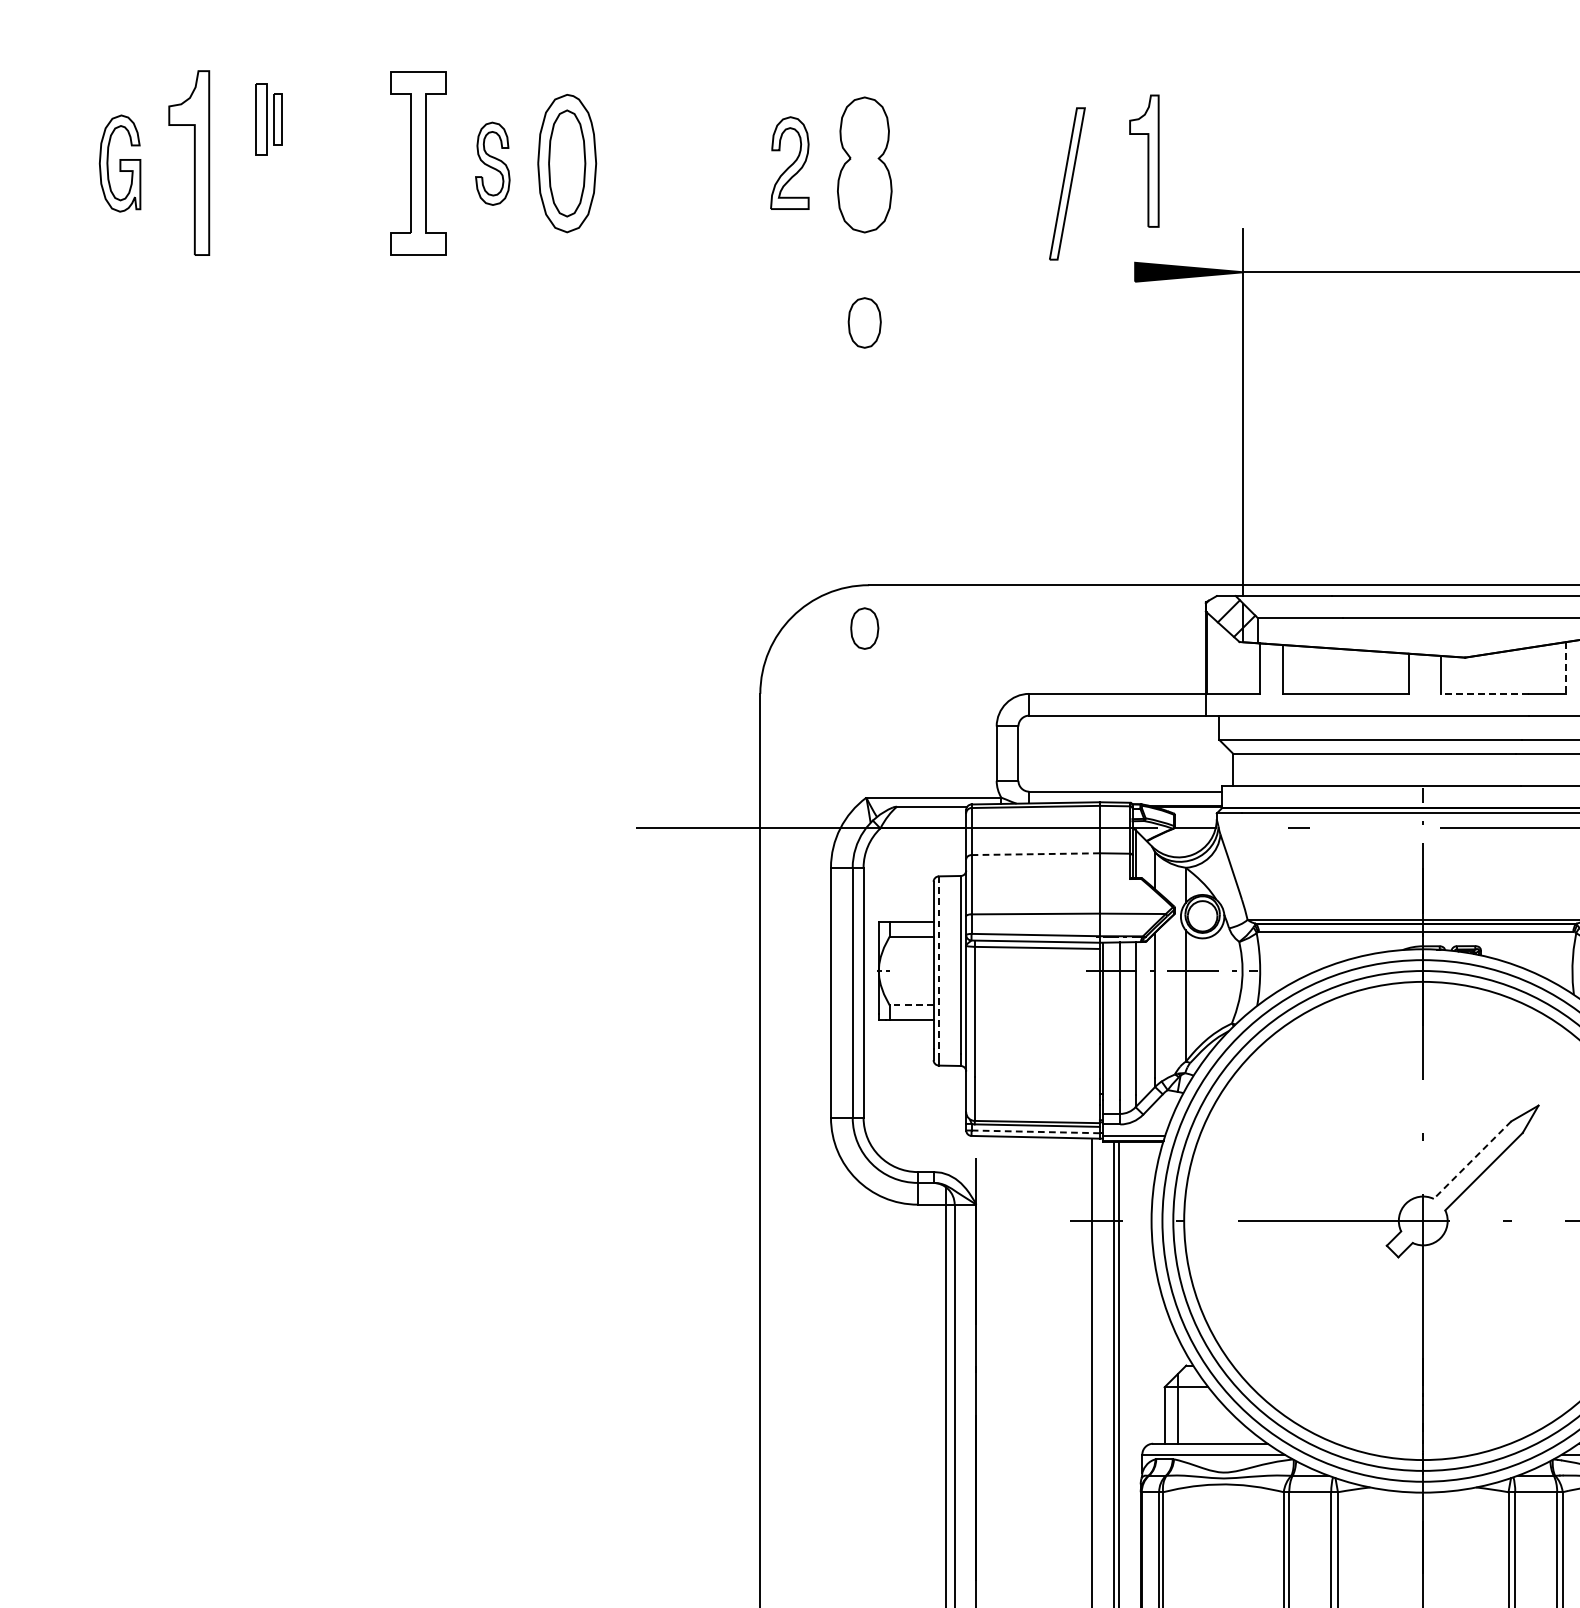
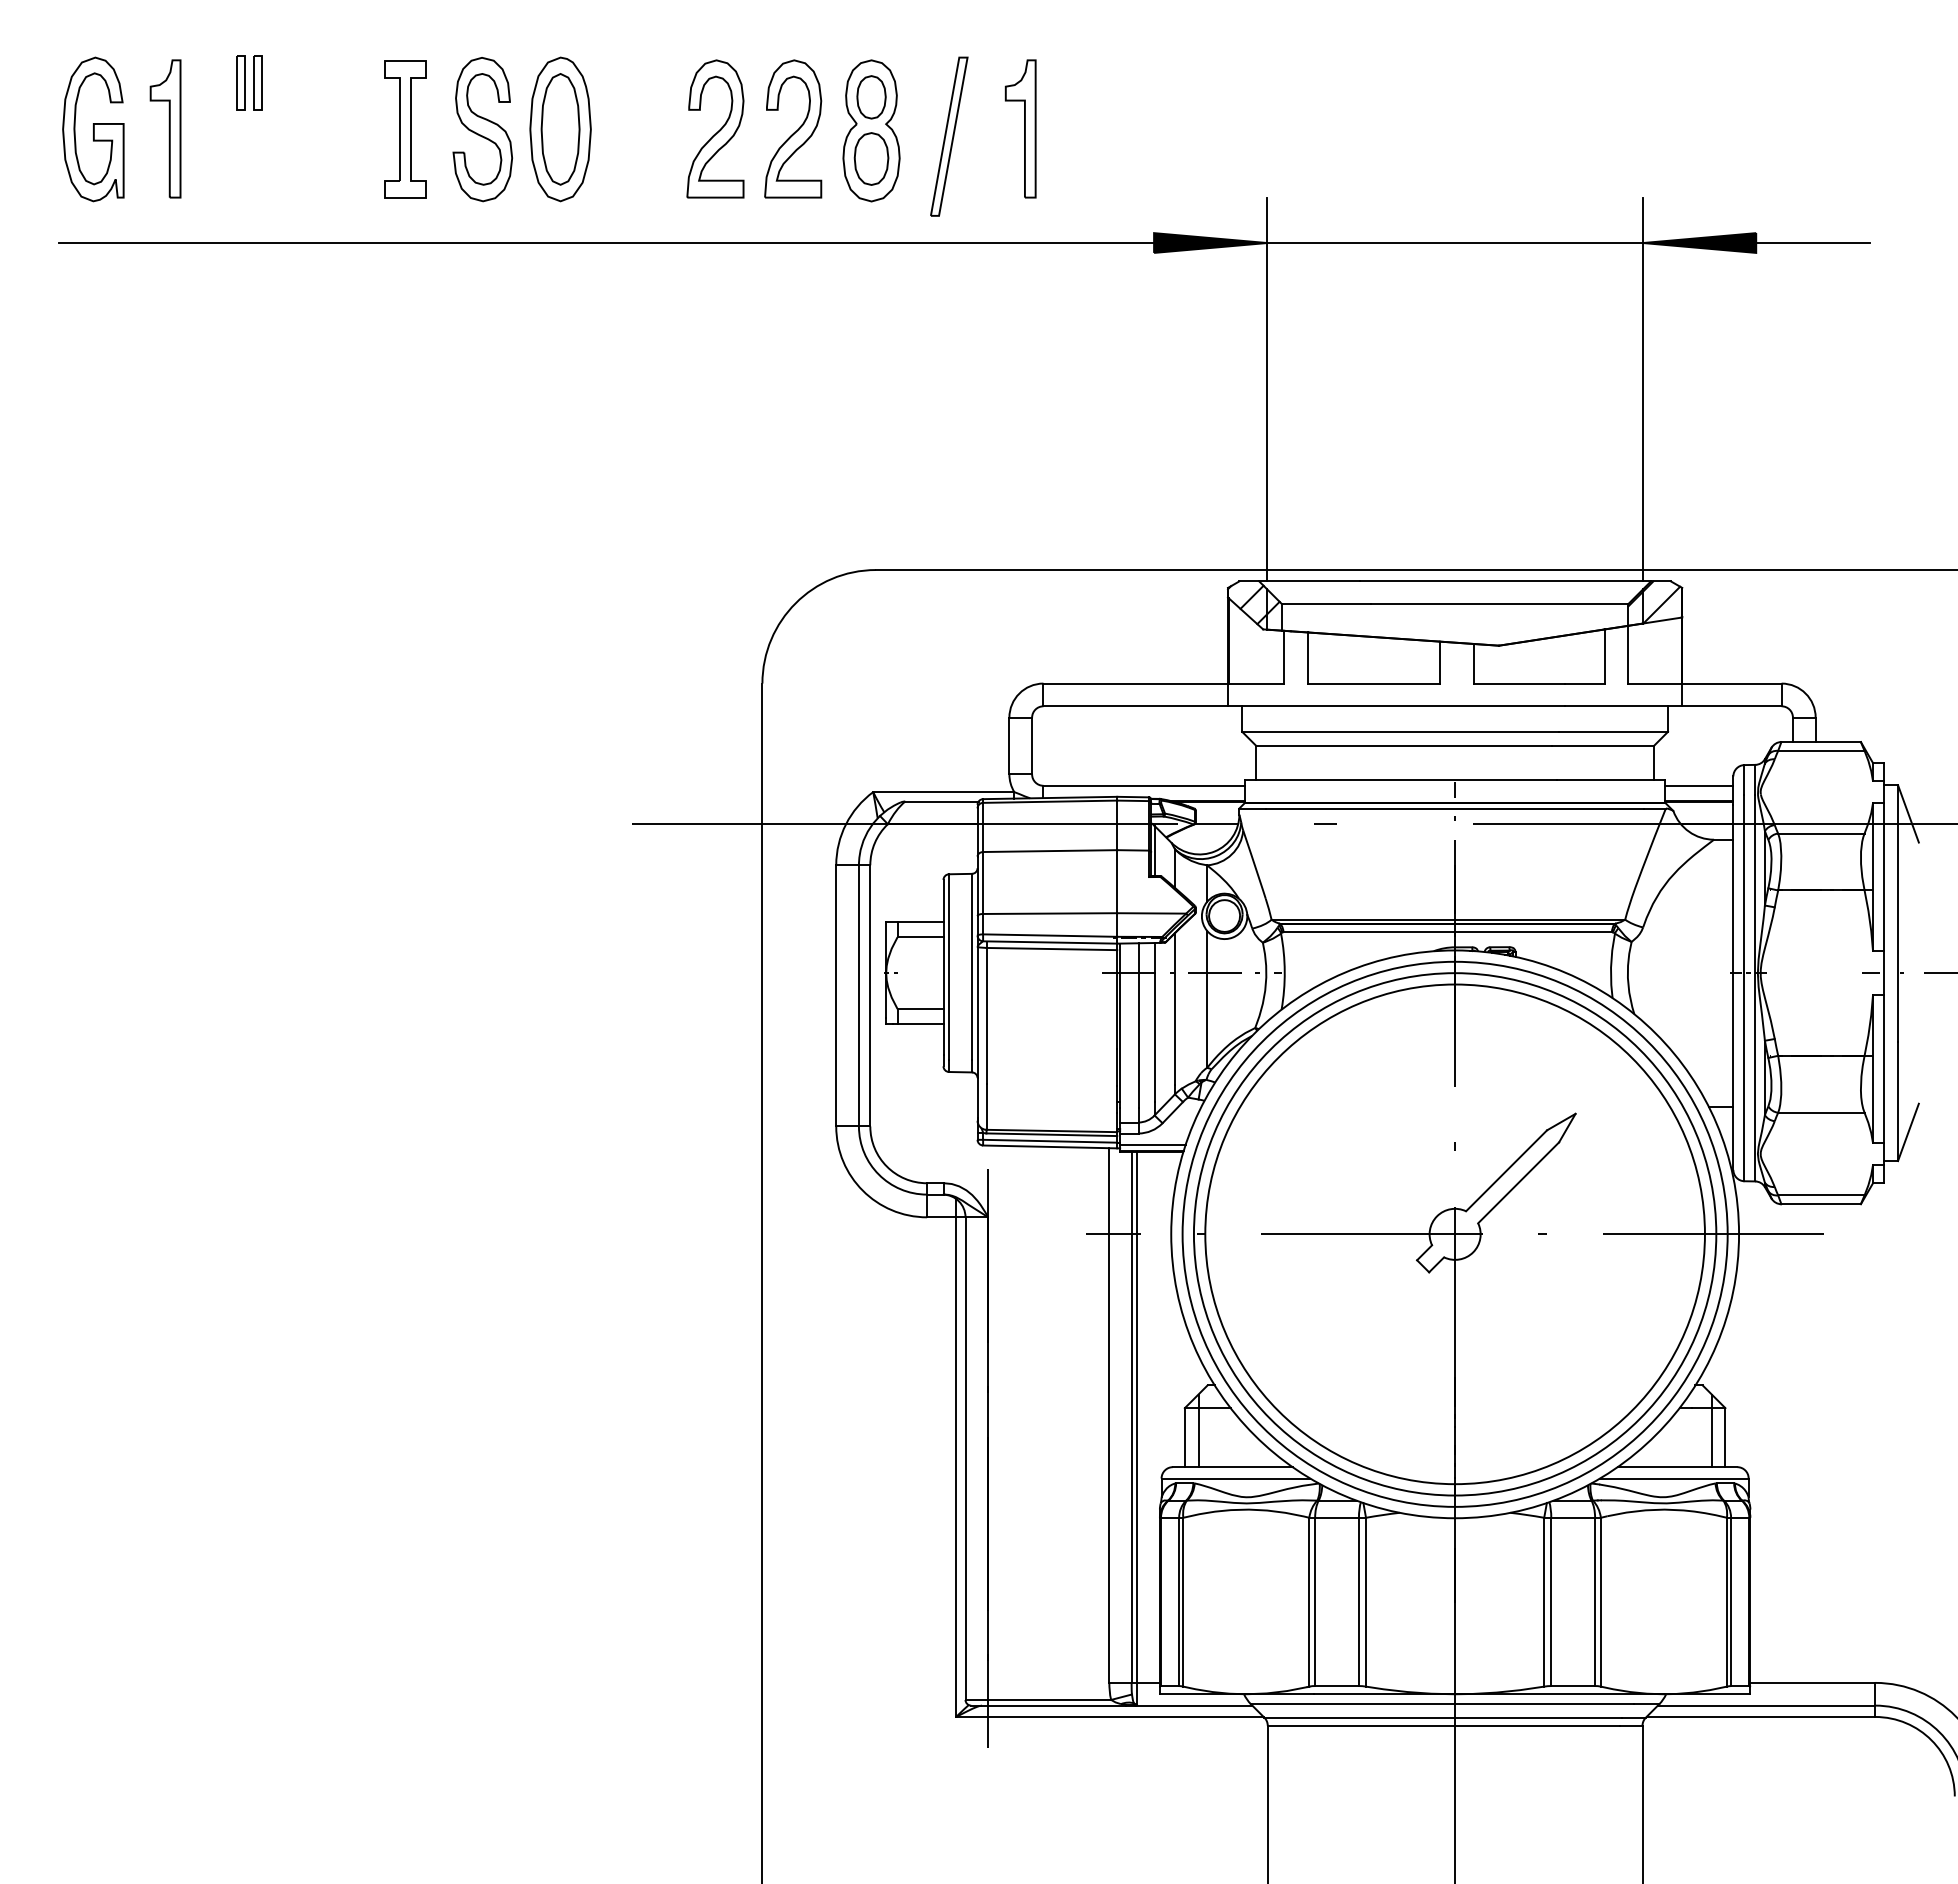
part: (260, 118) -> (240, 82), size x0.71
part: (1144, 160) -> (1020, 128), moved
part: (189, 162) -> (165, 128), size x0.71
part: (715, 162) -> (715, 128), added
part: (790, 162) -> (793, 128), size x1.43
part: (120, 163) -> (93, 129), size x1.43
part: (418, 163) -> (405, 129), size x0.71
part: (492, 163) -> (482, 129), size x1.67
part: (1067, 183) -> (949, 136), moved
line: (611, 272) -> (606, 243), added
part: (864, 322) -> (871, 158), moved
part: (864, 628) -> (871, 97), moved
line: (1566, 668) -> (1604, 657), dashed -> solid
line: (1484, 693) -> (1519, 683), dashed -> solid
line: (1036, 854) -> (1050, 851), dashed -> solid
line: (939, 965) -> (949, 967), dashed -> solid
line: (911, 1005) -> (920, 1009), dashed -> solid
line: (1035, 1132) -> (1049, 1141), dashed -> solid
line: (1472, 1160) -> (1506, 1171), dashed -> solid

